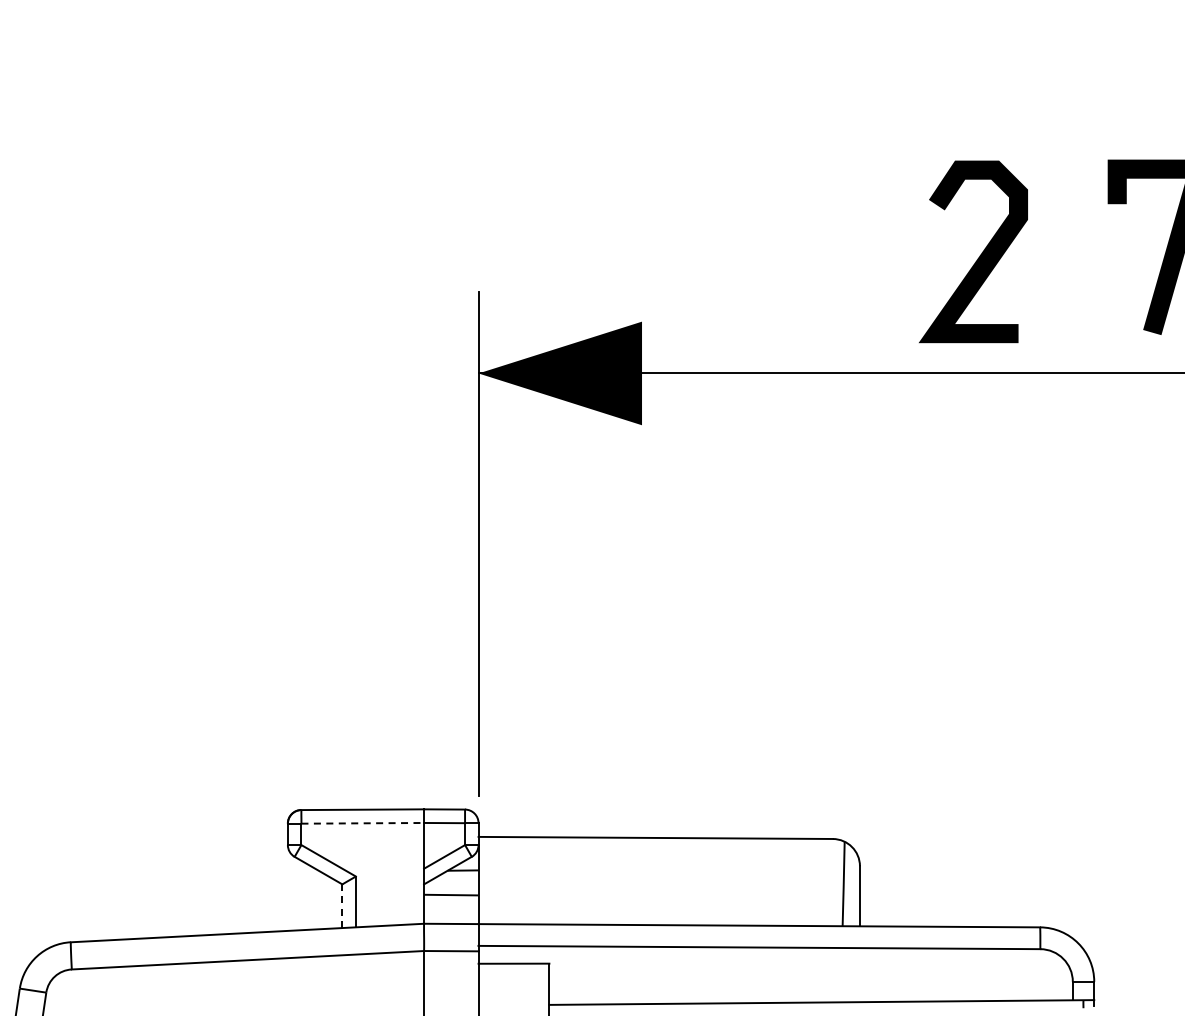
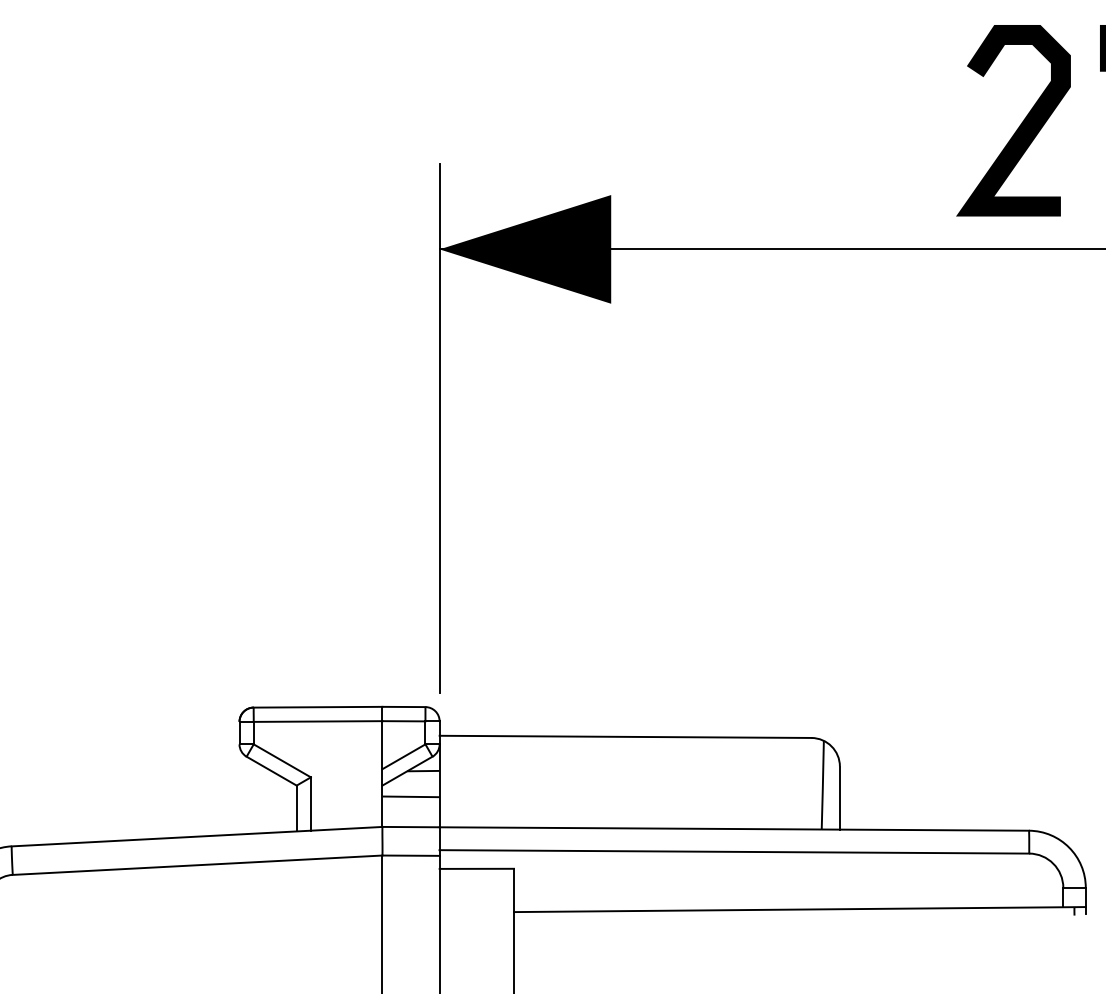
curve: (979, 255) -> (1019, 124), moved
line: (363, 823) -> (318, 721), dashed -> solid
line: (342, 906) -> (296, 808), dashed -> solid

